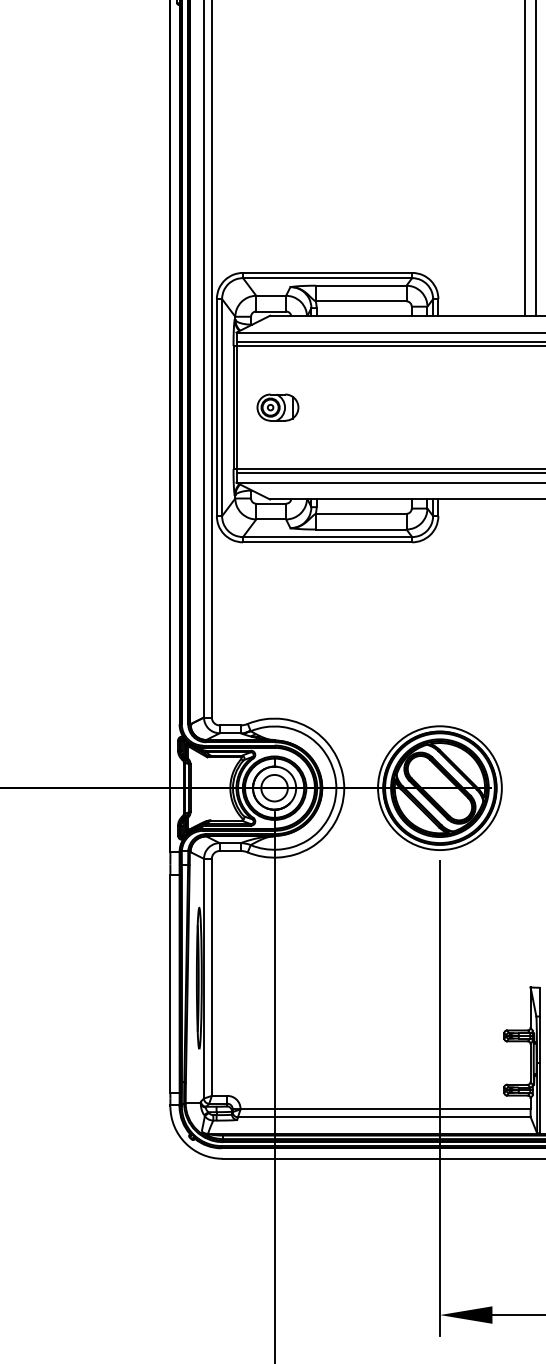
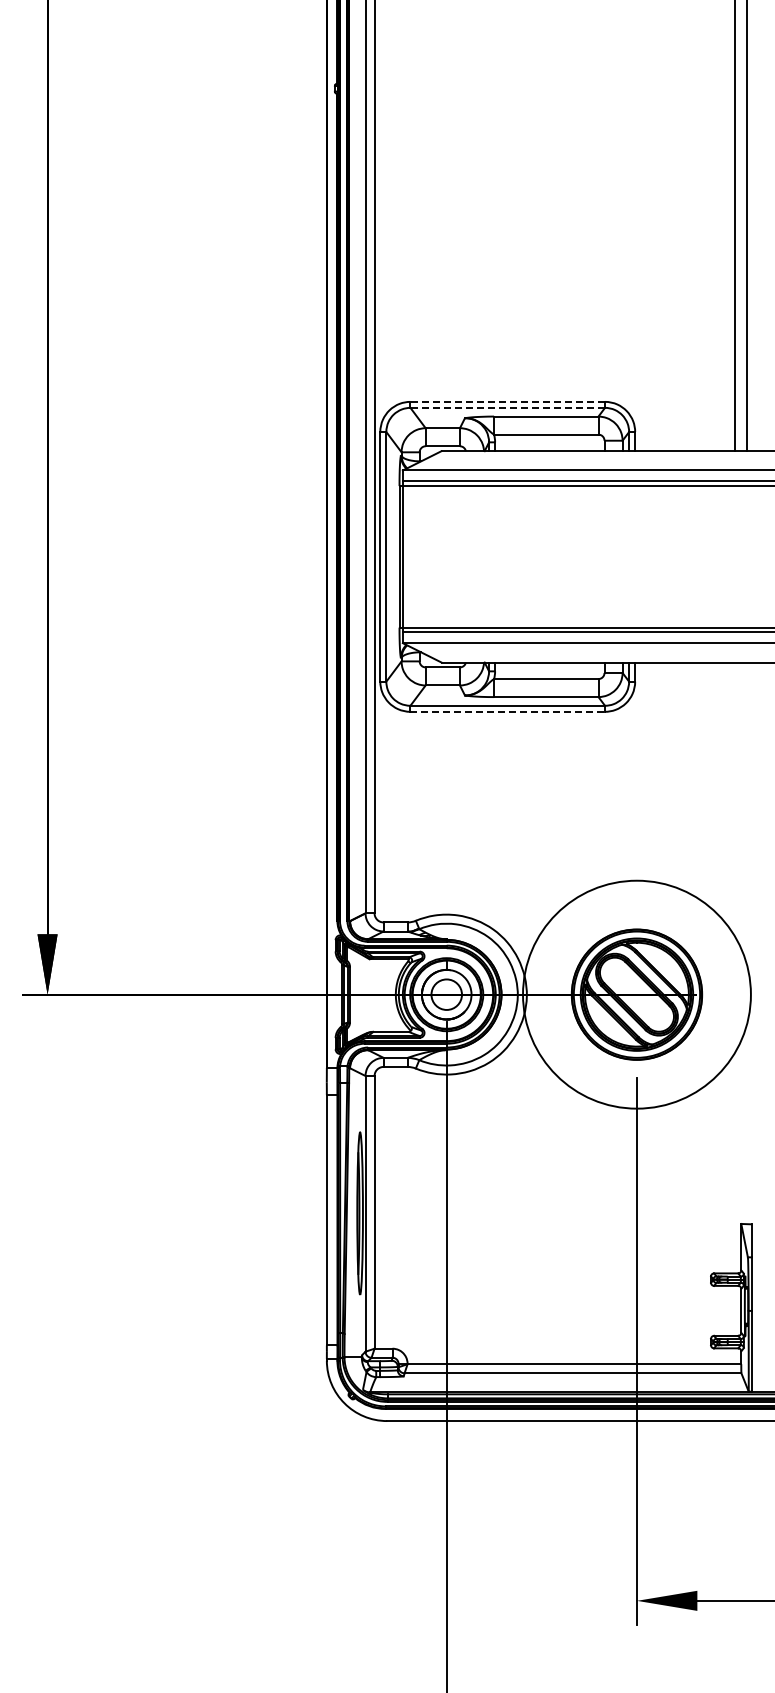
line: (327, 272) -> (507, 401), solid -> dashed
line: (327, 277) -> (507, 407), solid -> dashed
part: (277, 407) -> (450, 556), removed
line: (328, 542) -> (508, 711), solid -> dashed
circle: (439, 788) -> (636, 994), size x1.6

